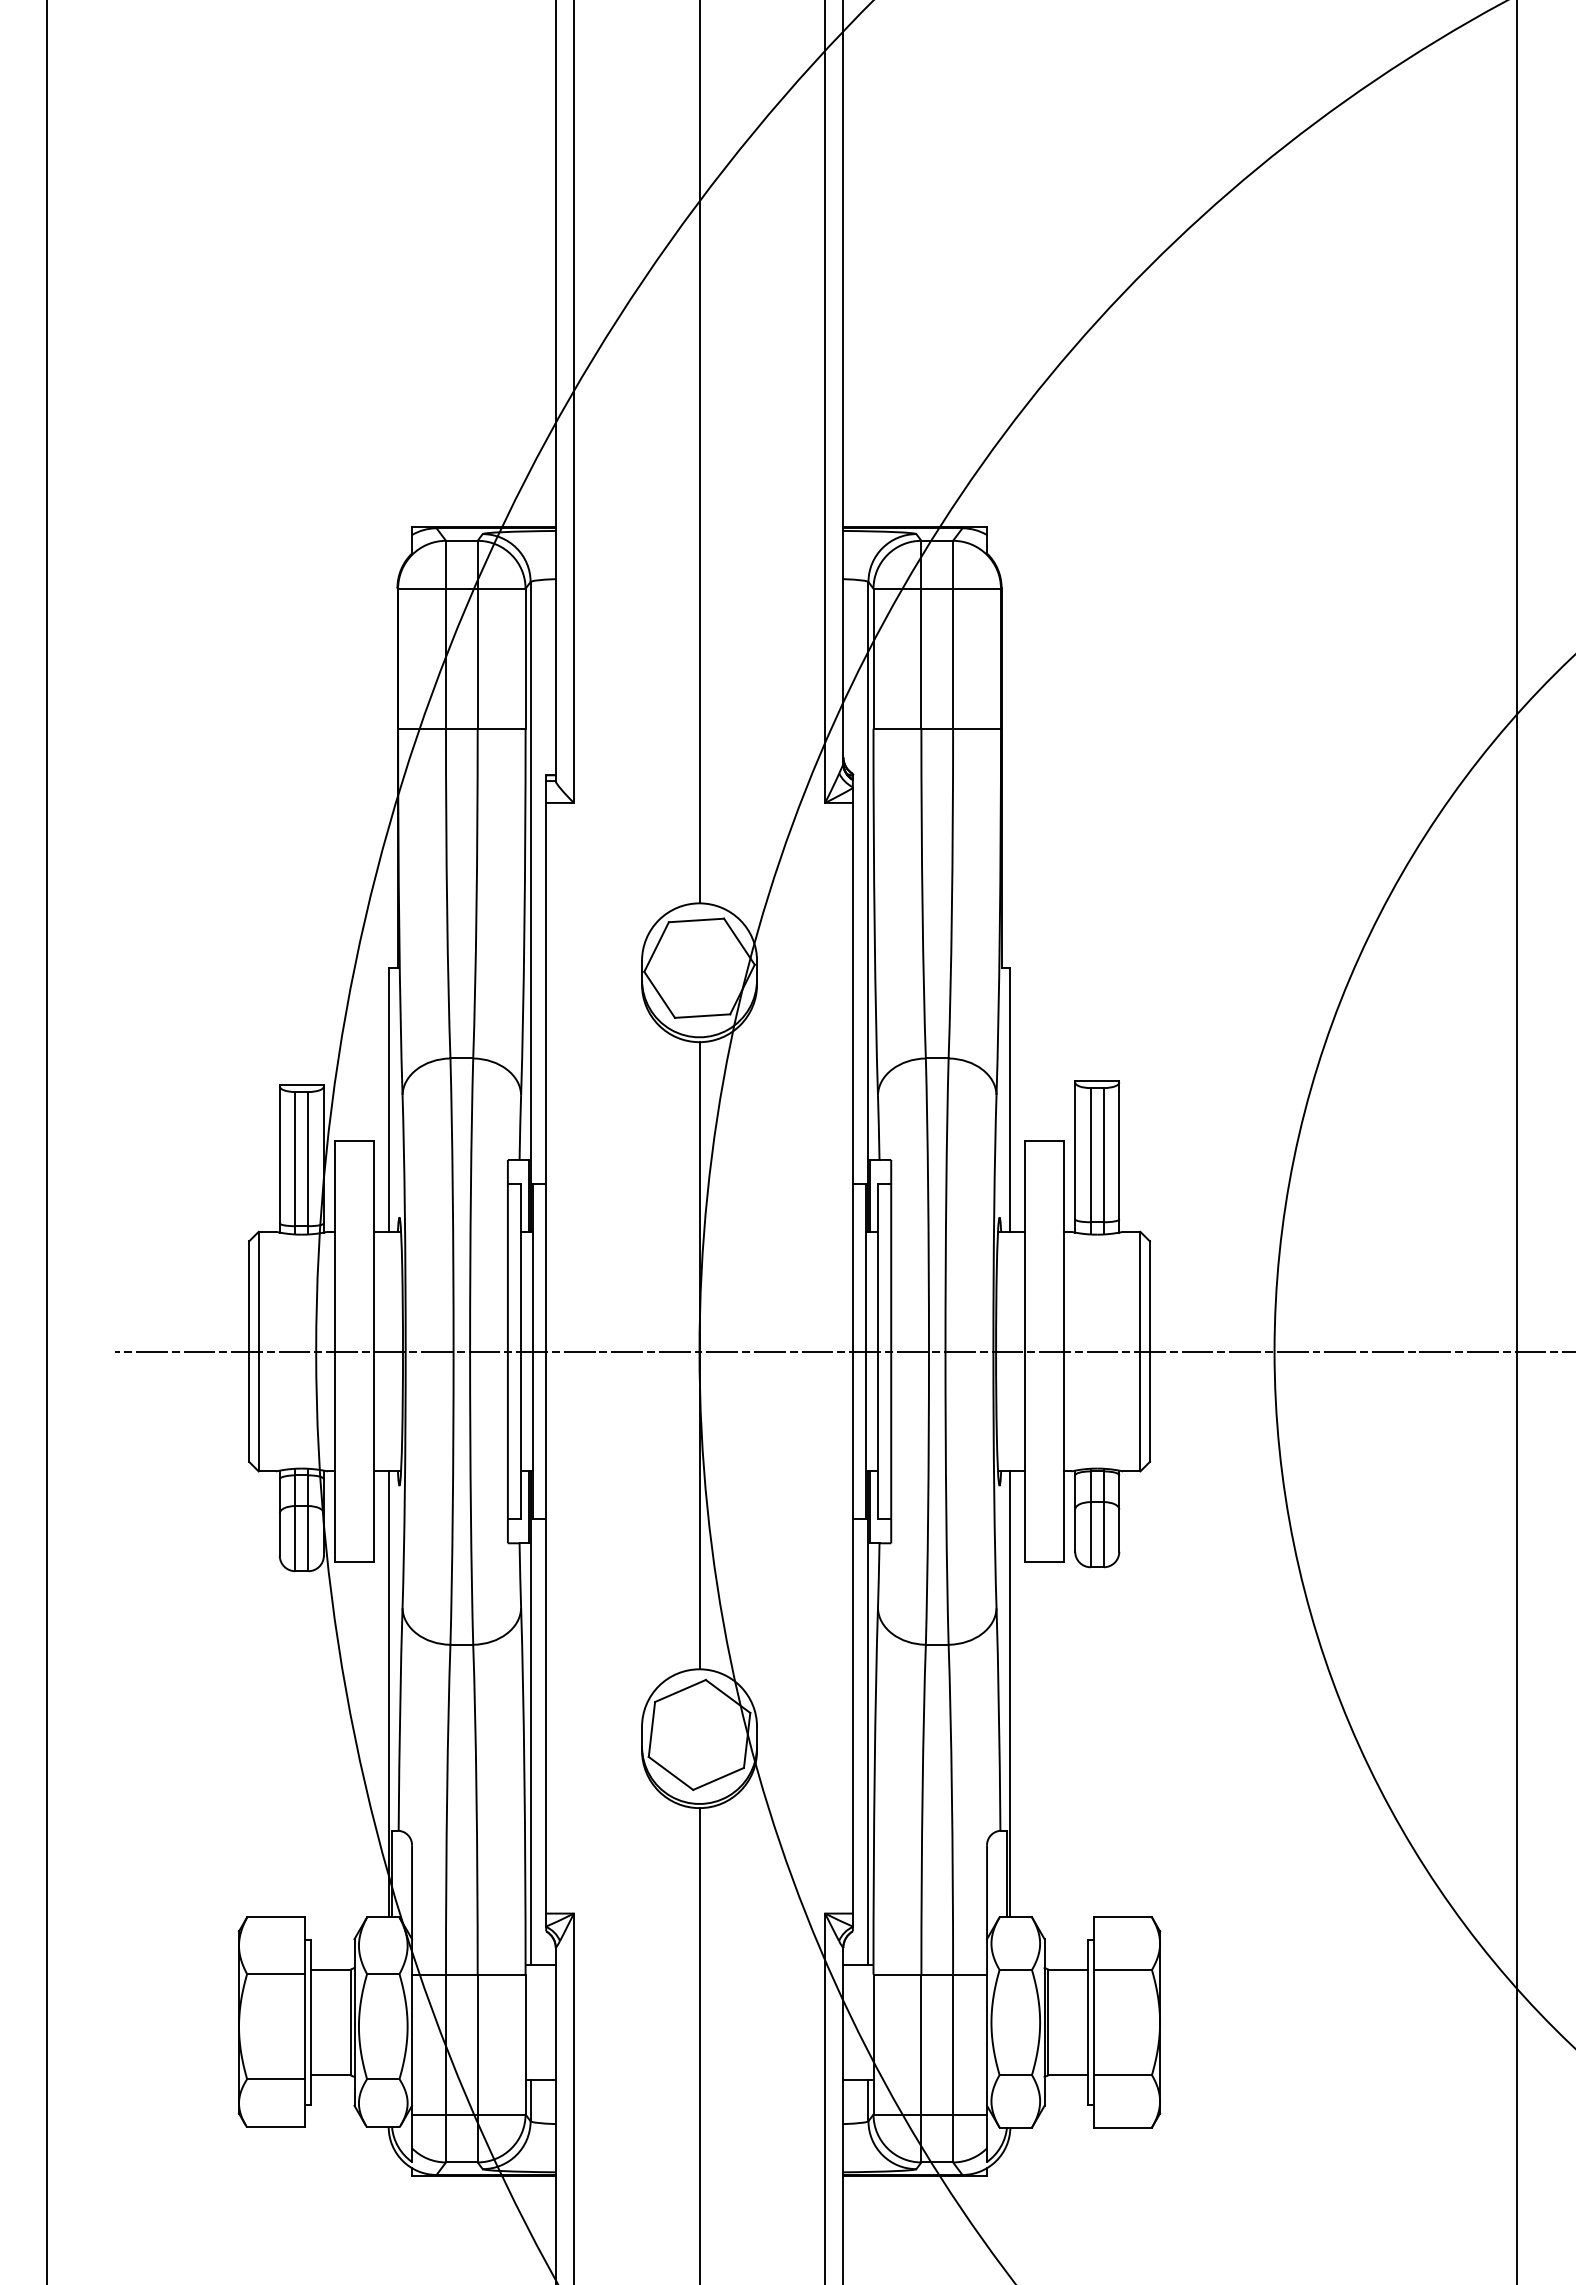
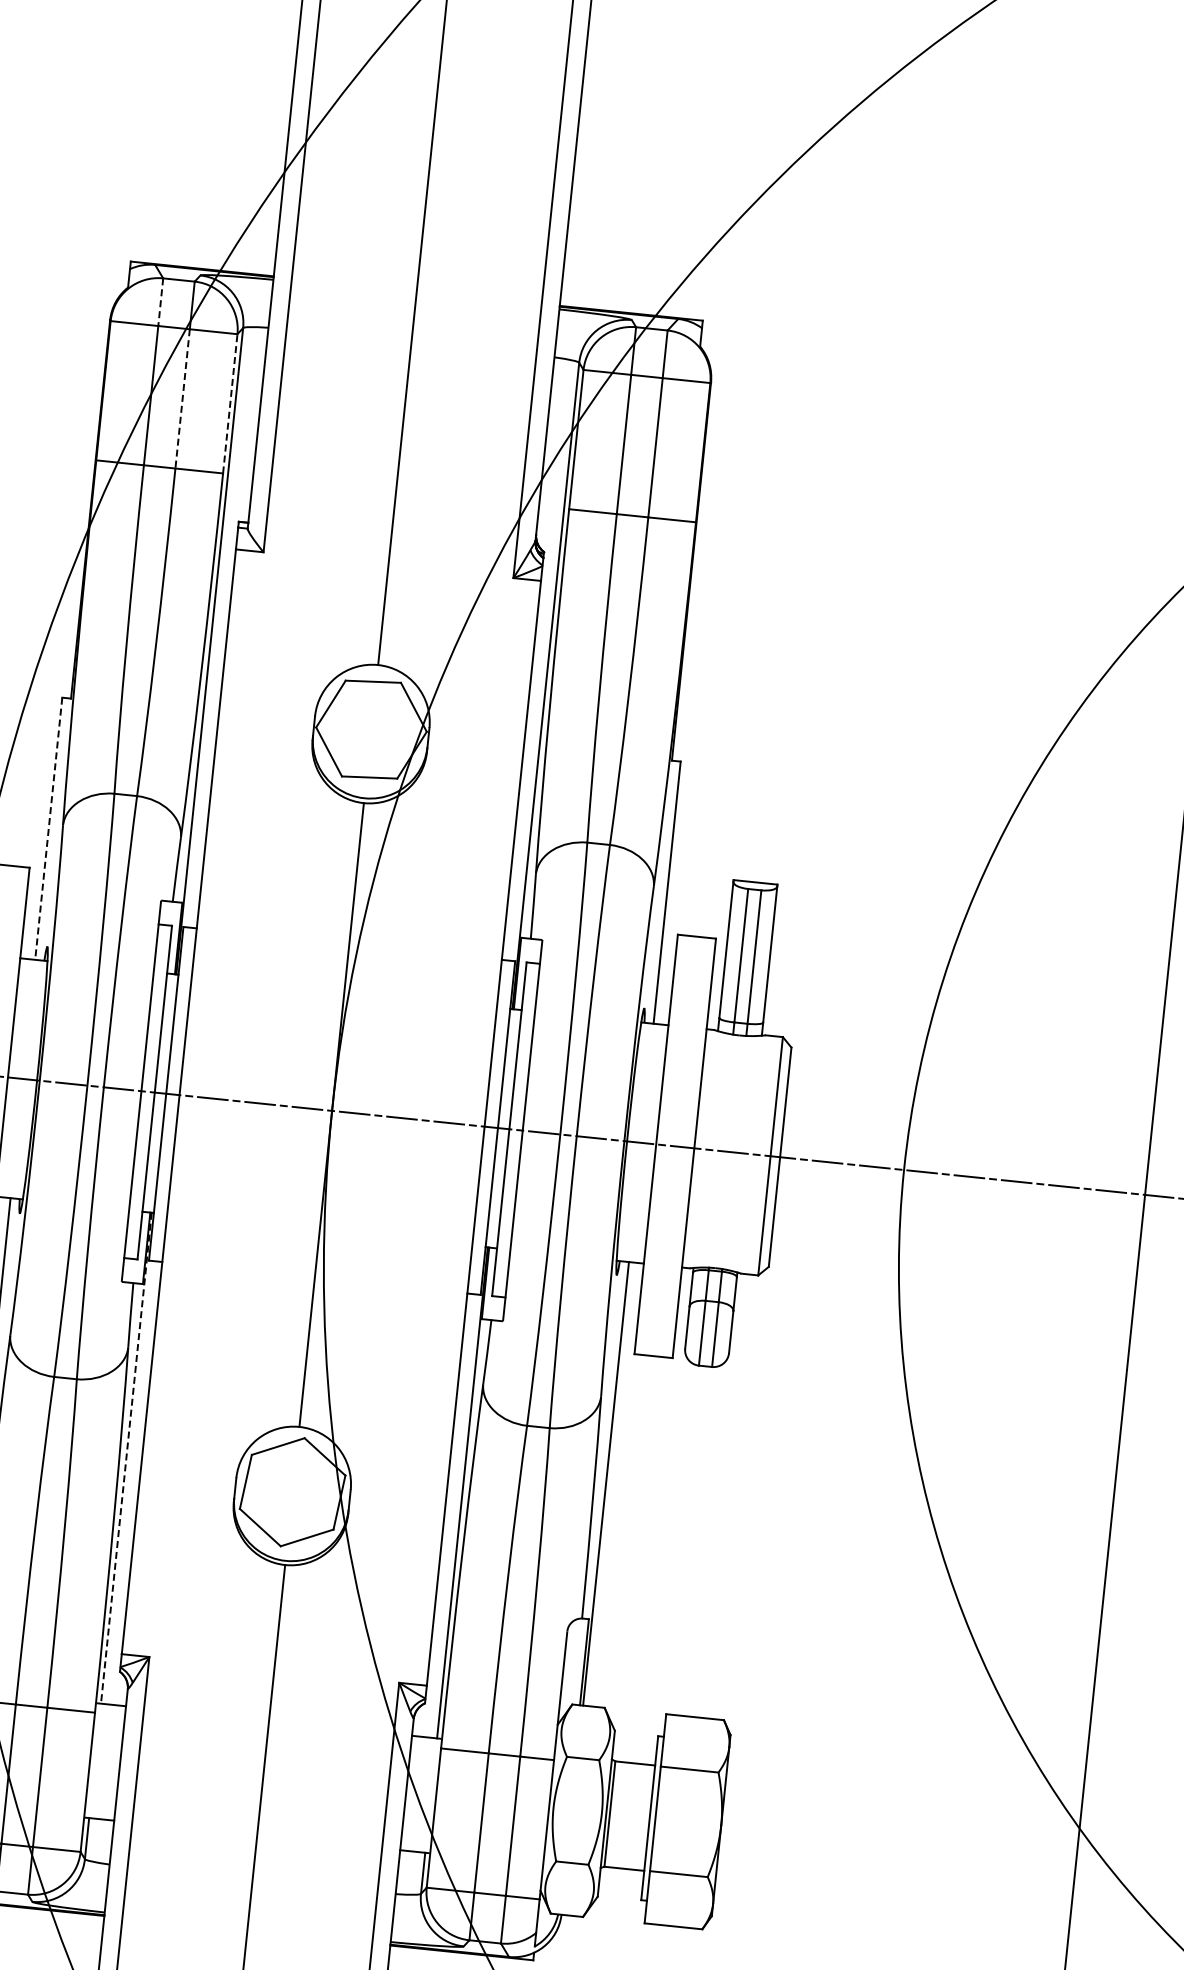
line: (446, 564) -> (161, 301), solid -> dashed
line: (477, 658) -> (182, 398), solid -> dashed
line: (525, 658) -> (230, 403), solid -> dashed
line: (388, 1100) -> (48, 829), solid -> dashed
line: (530, 1718) -> (126, 1458), solid -> dashed

